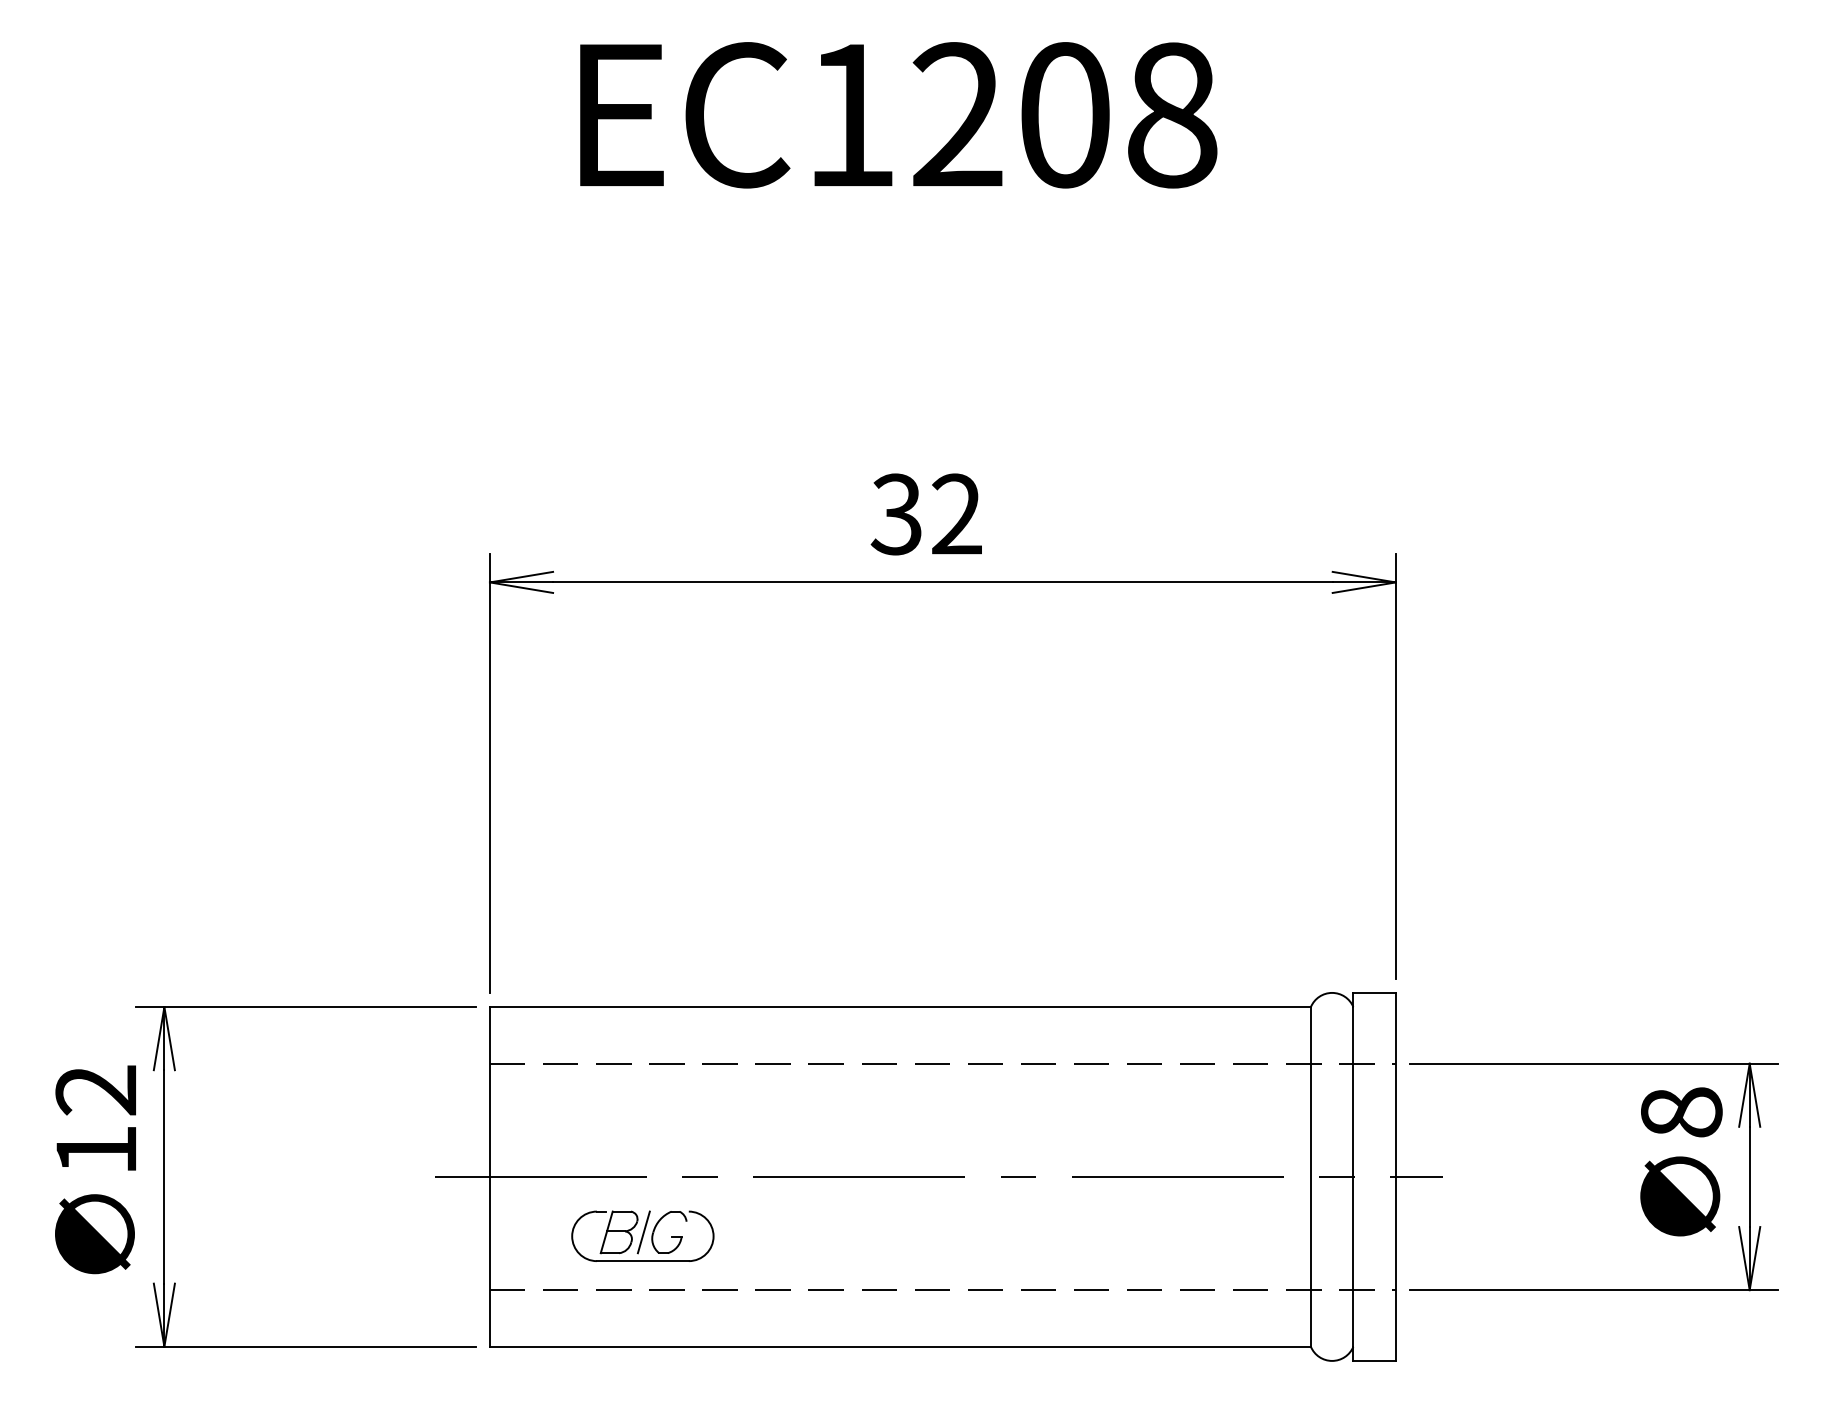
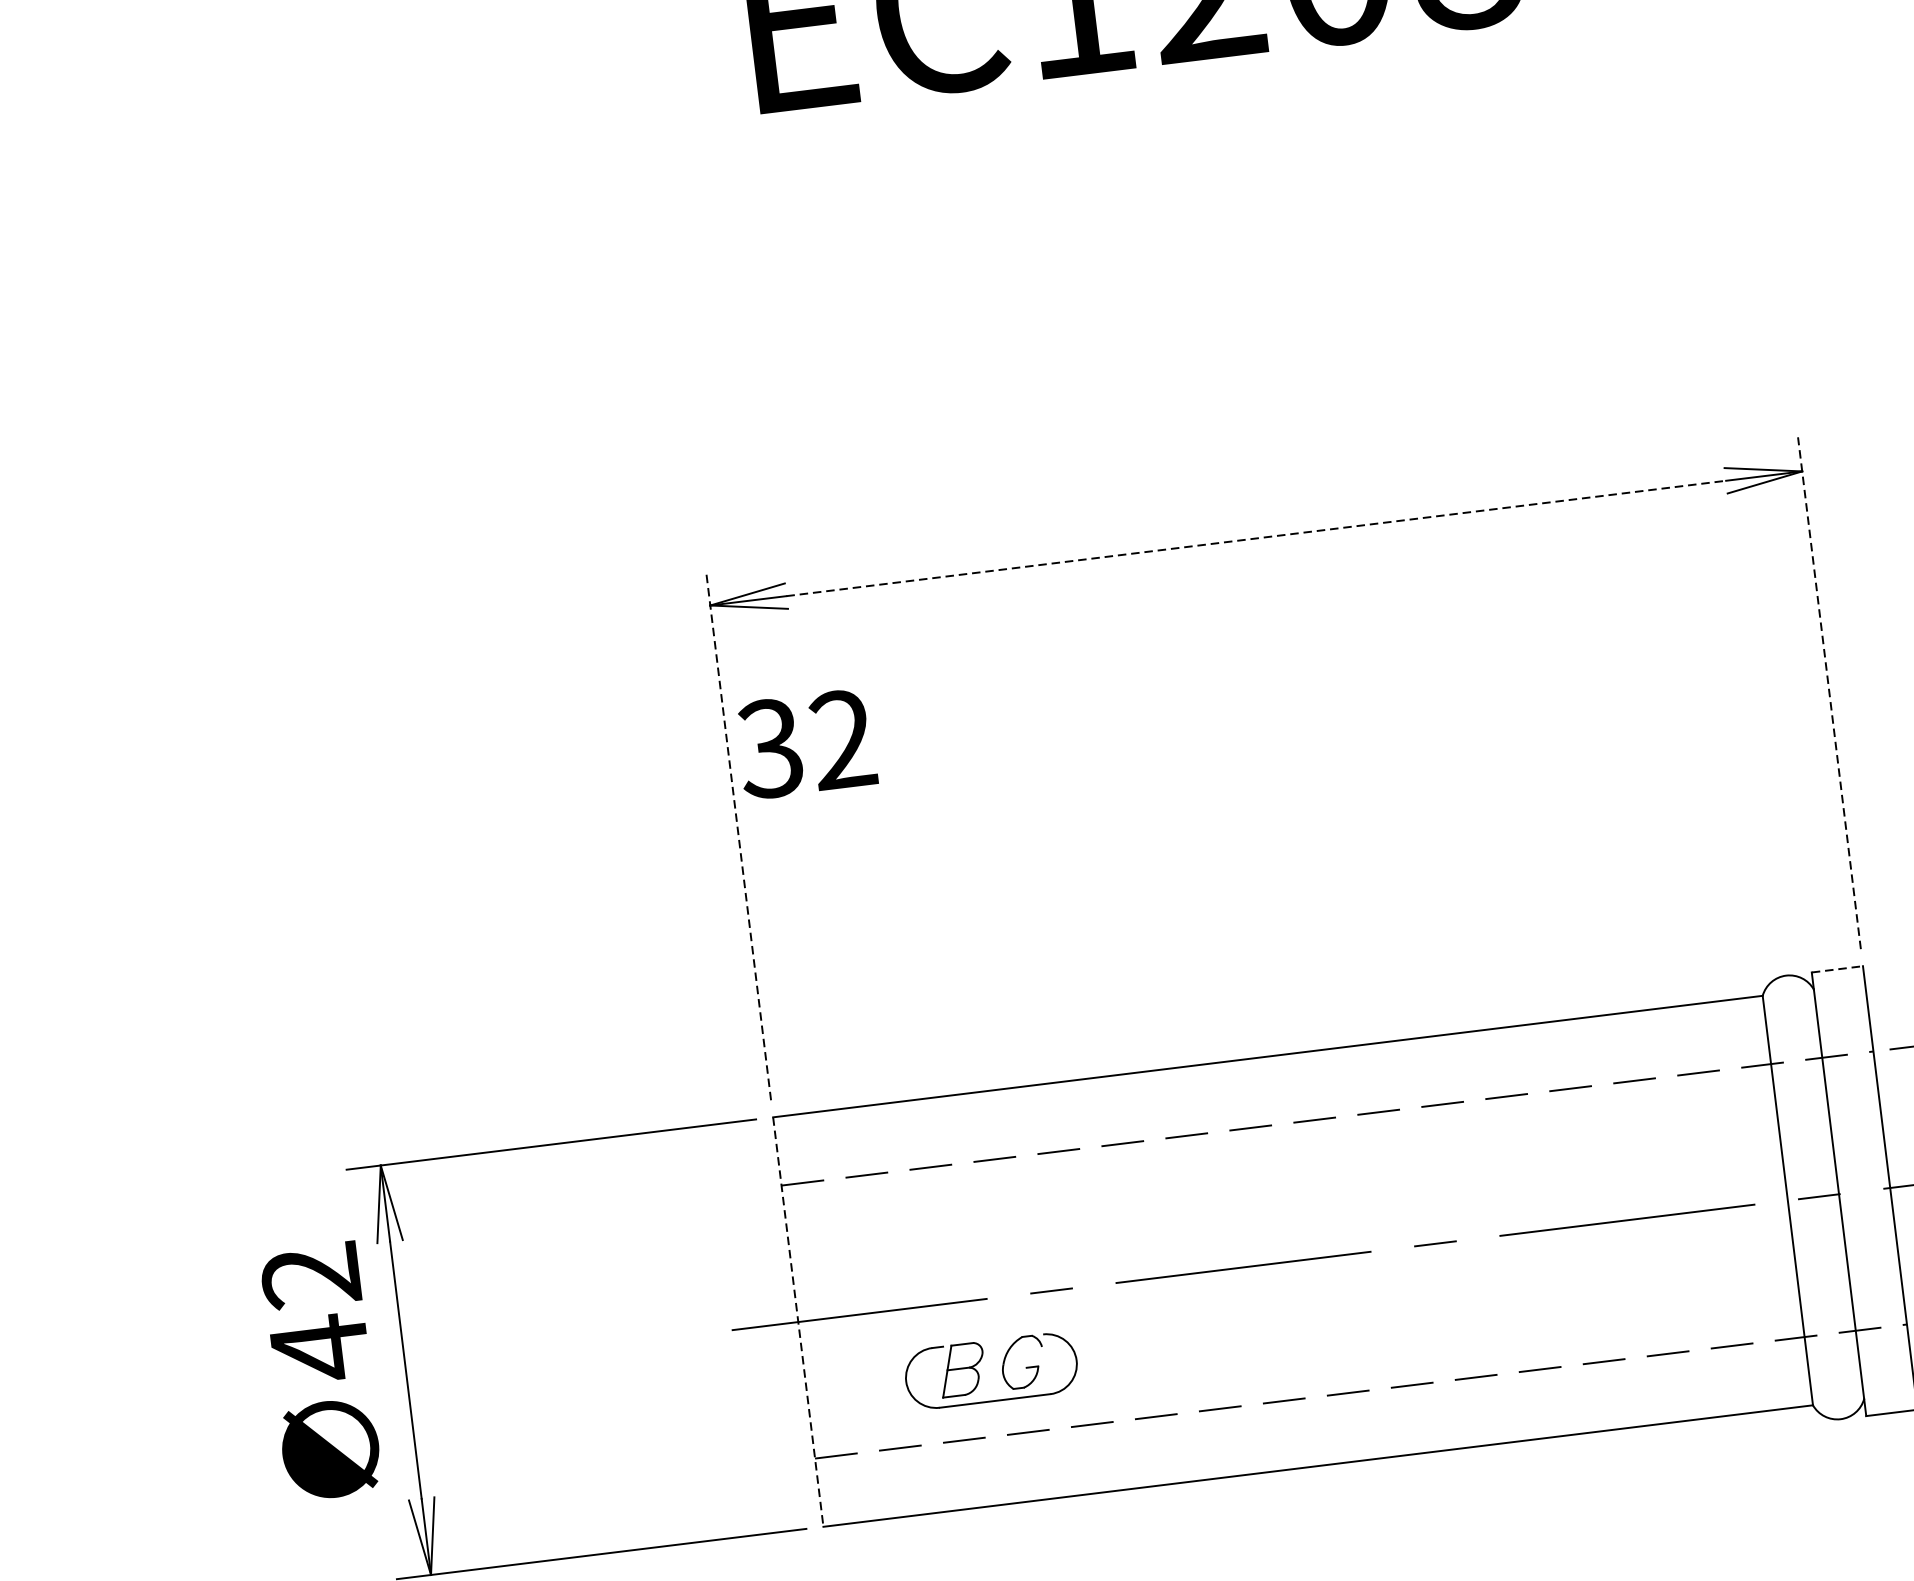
text: (925, 514) -> (805, 744), moved
line: (942, 582) -> (1255, 538), solid -> dashed
line: (1395, 765) -> (1828, 692), solid -> dashed
line: (489, 773) -> (738, 835), solid -> dashed
line: (1375, 992) -> (1838, 968), solid -> dashed
text: (95, 1150) -> (318, 1348), 12 -> 42
line: (489, 1176) -> (797, 1321), solid -> dashed
line: (643, 1232) -> (991, 1366), removed

